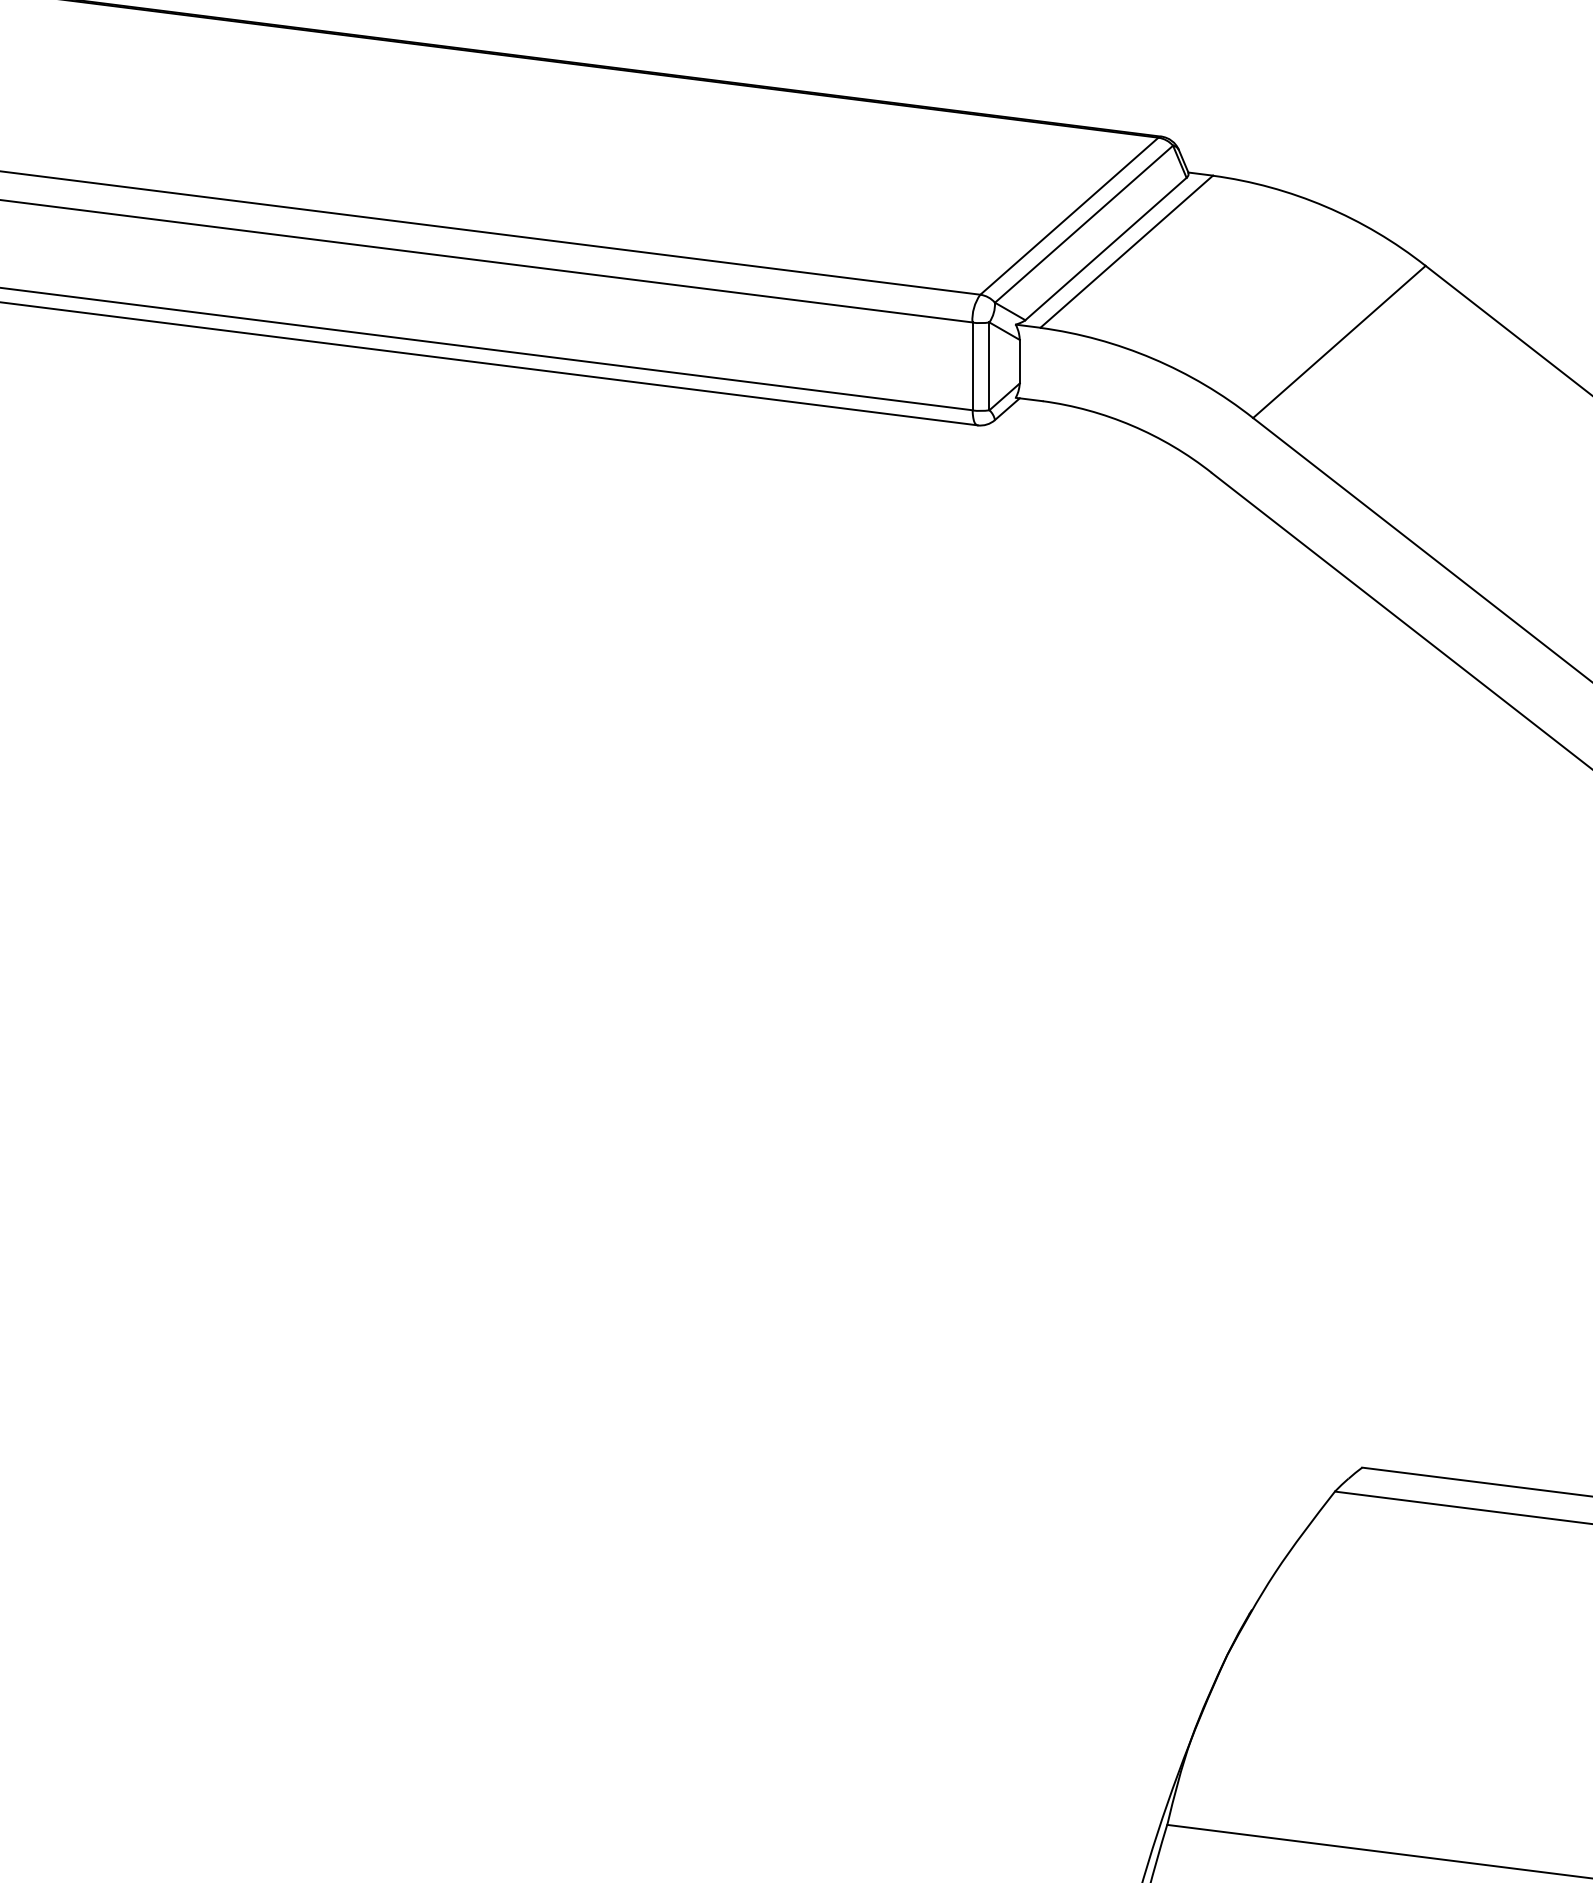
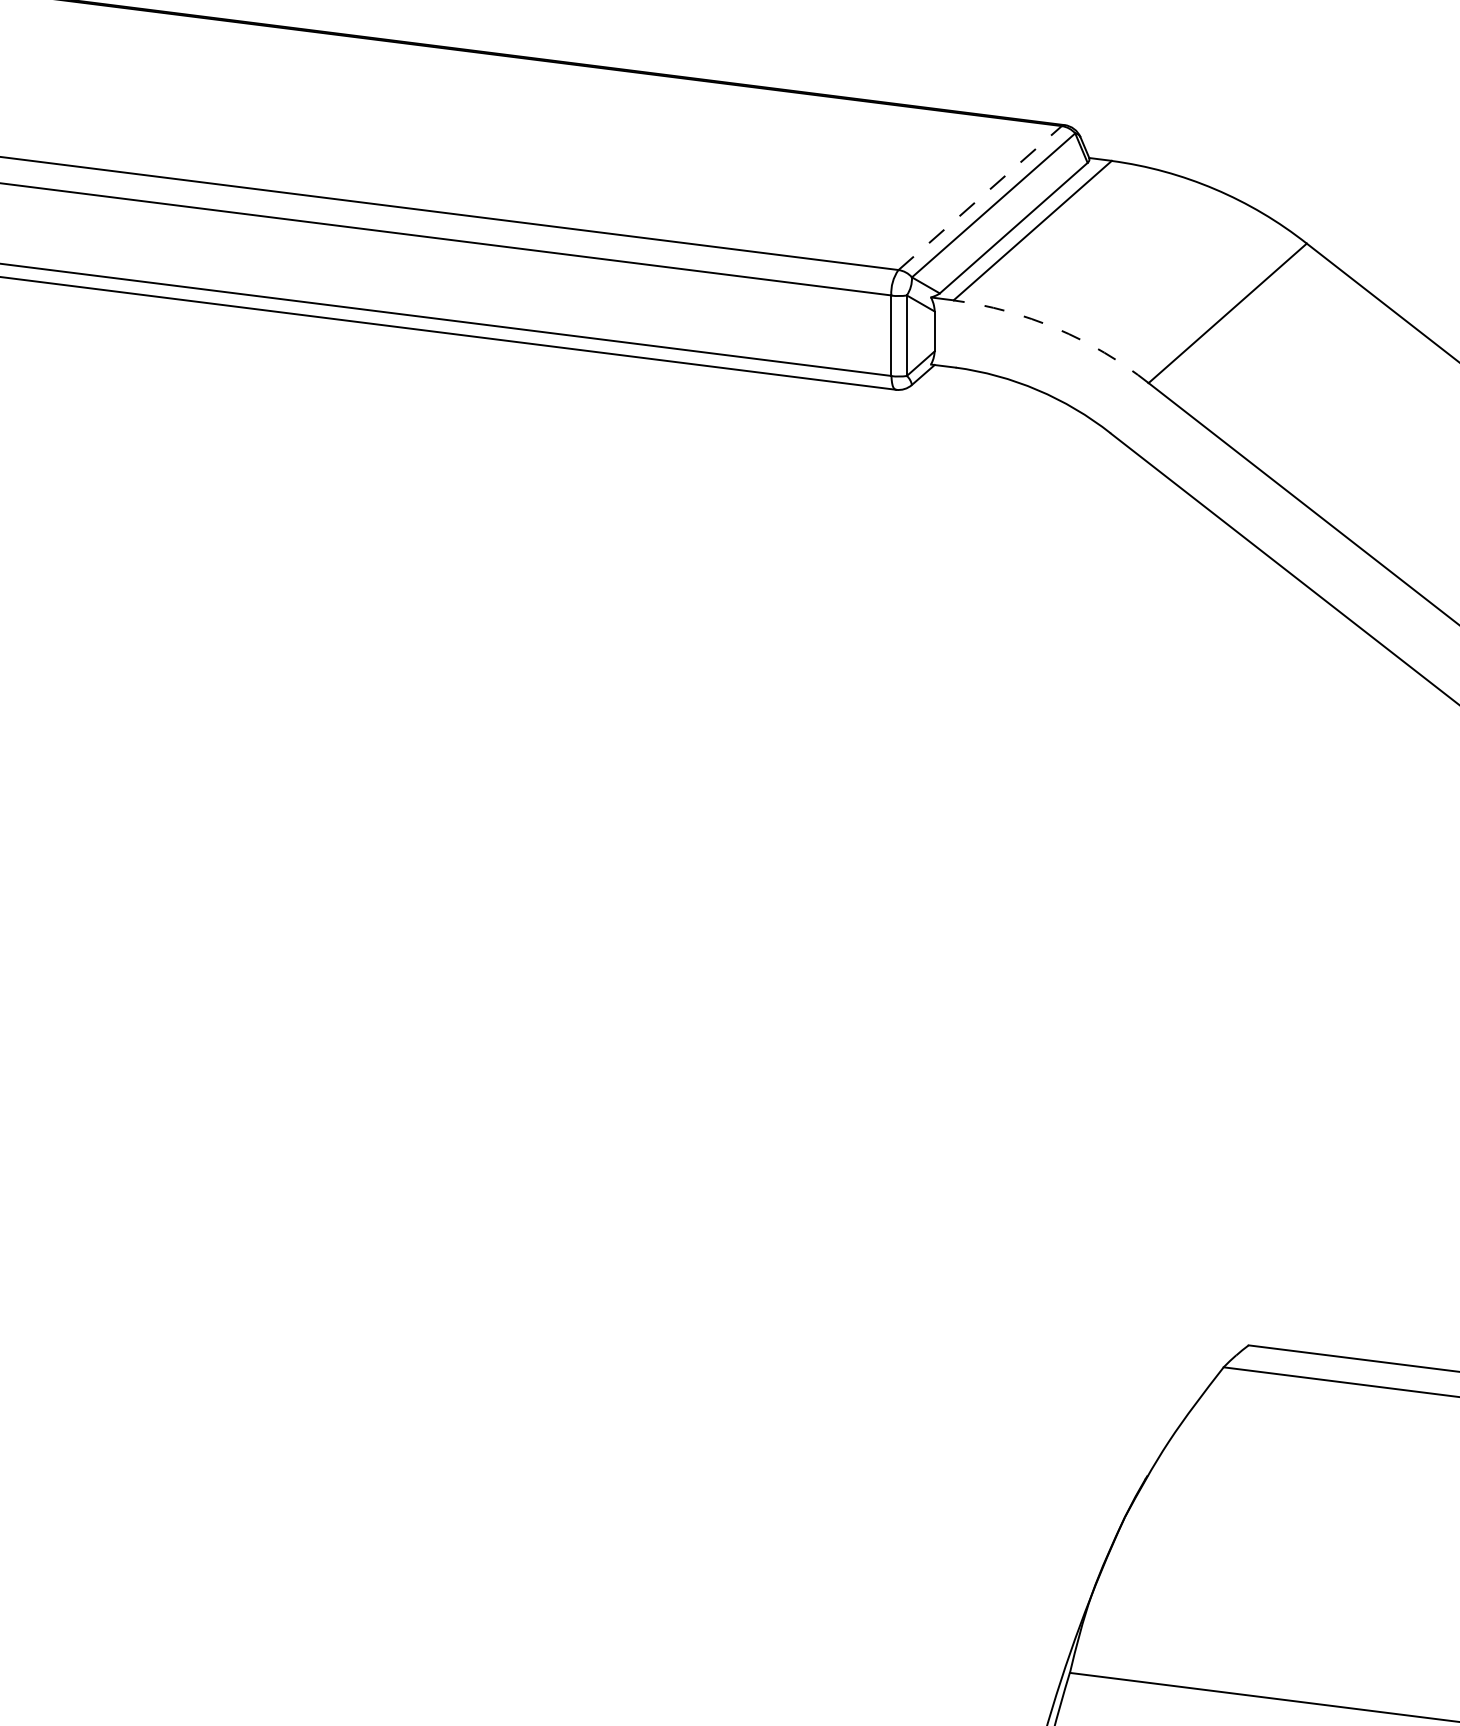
line: (1069, 216) -> (980, 198), solid -> dashed
arc: (1152, 358) -> (1056, 328), solid -> dashed

